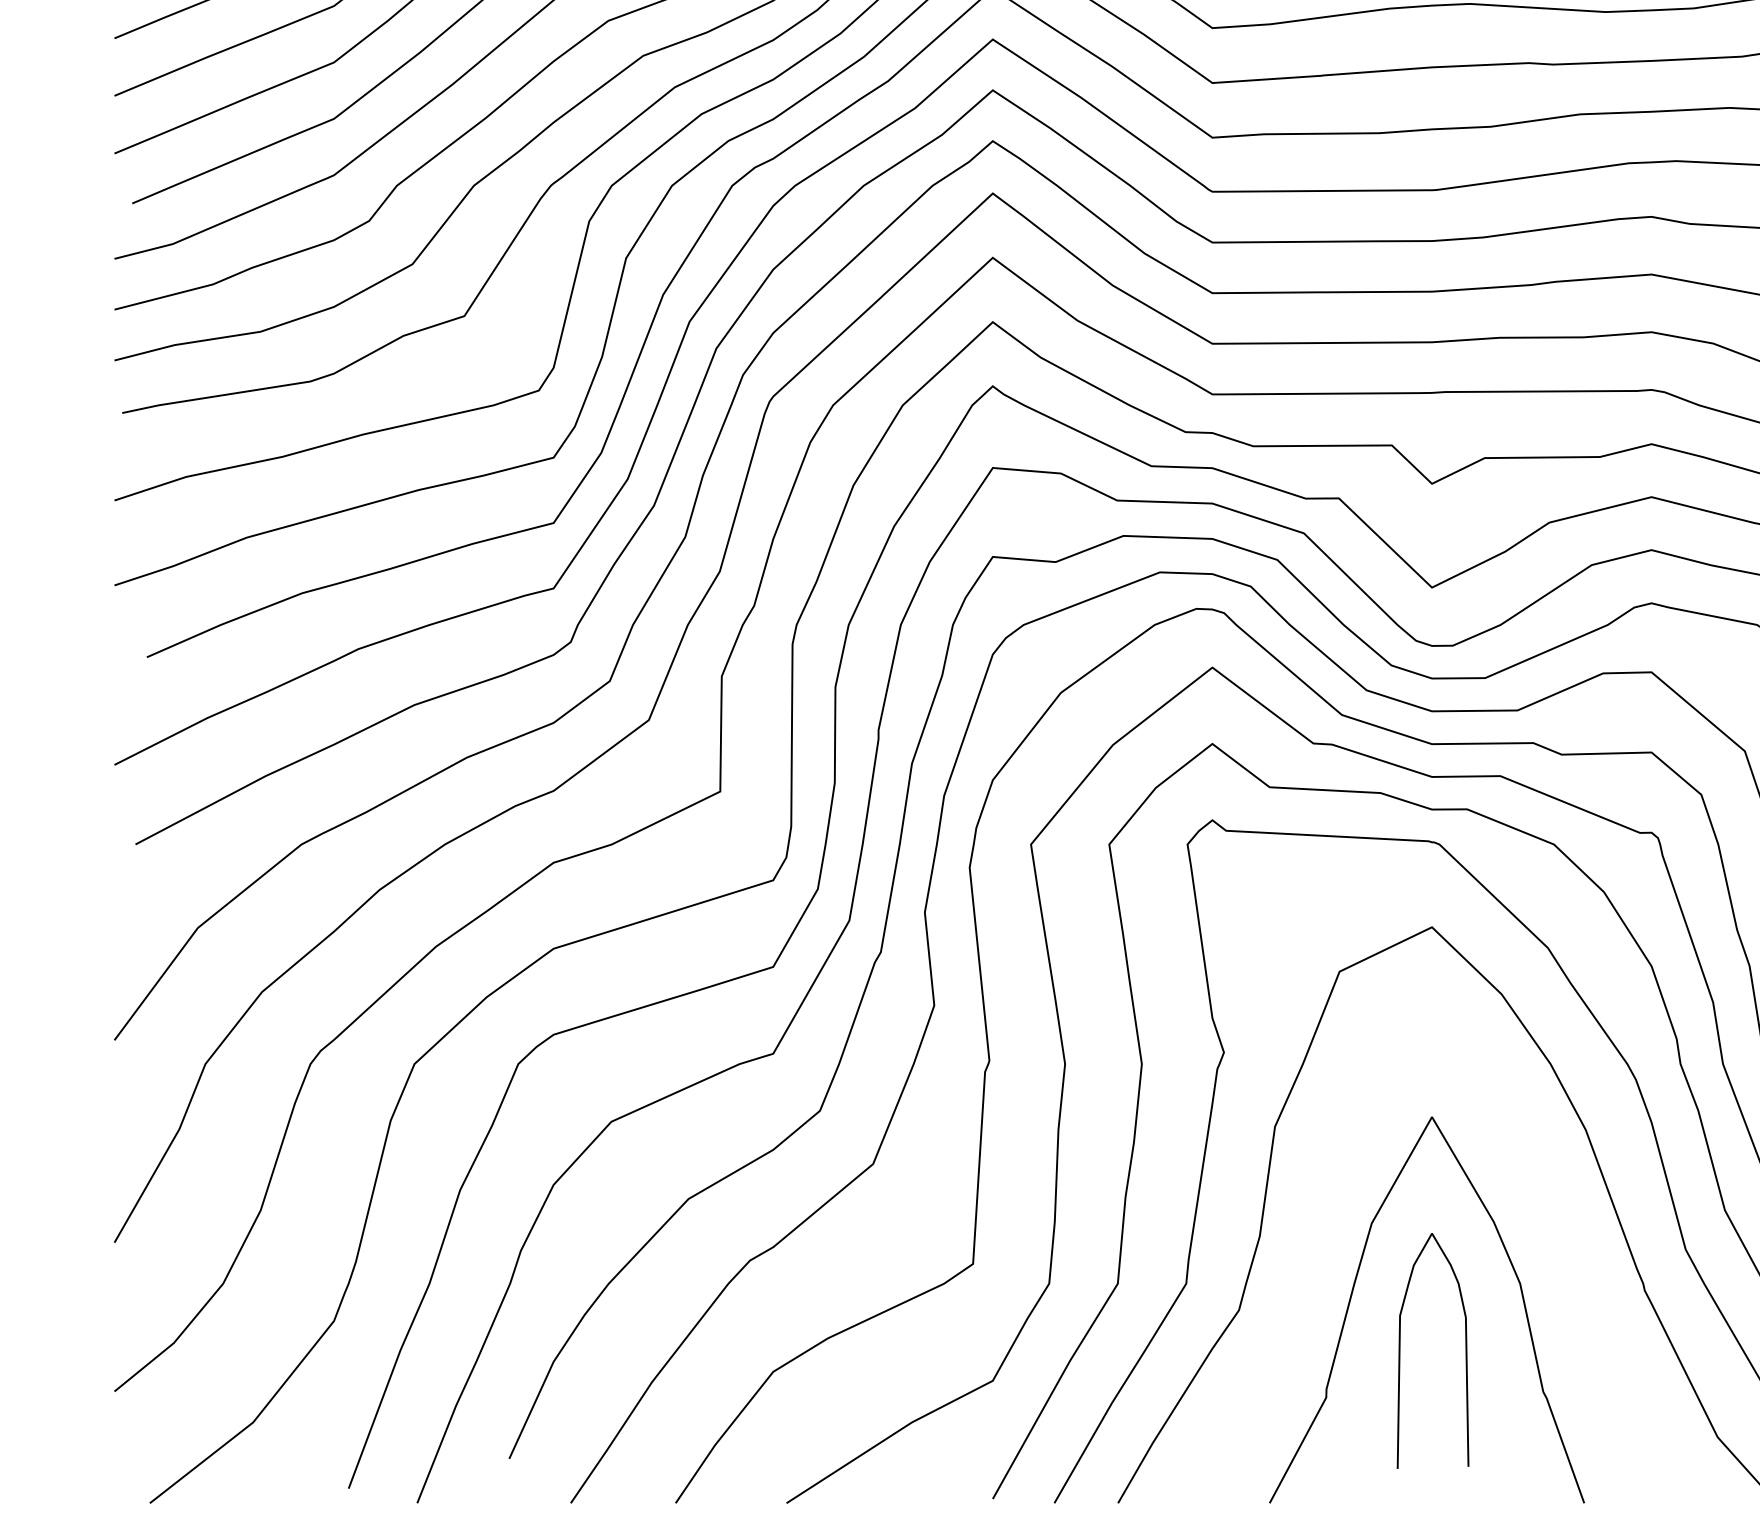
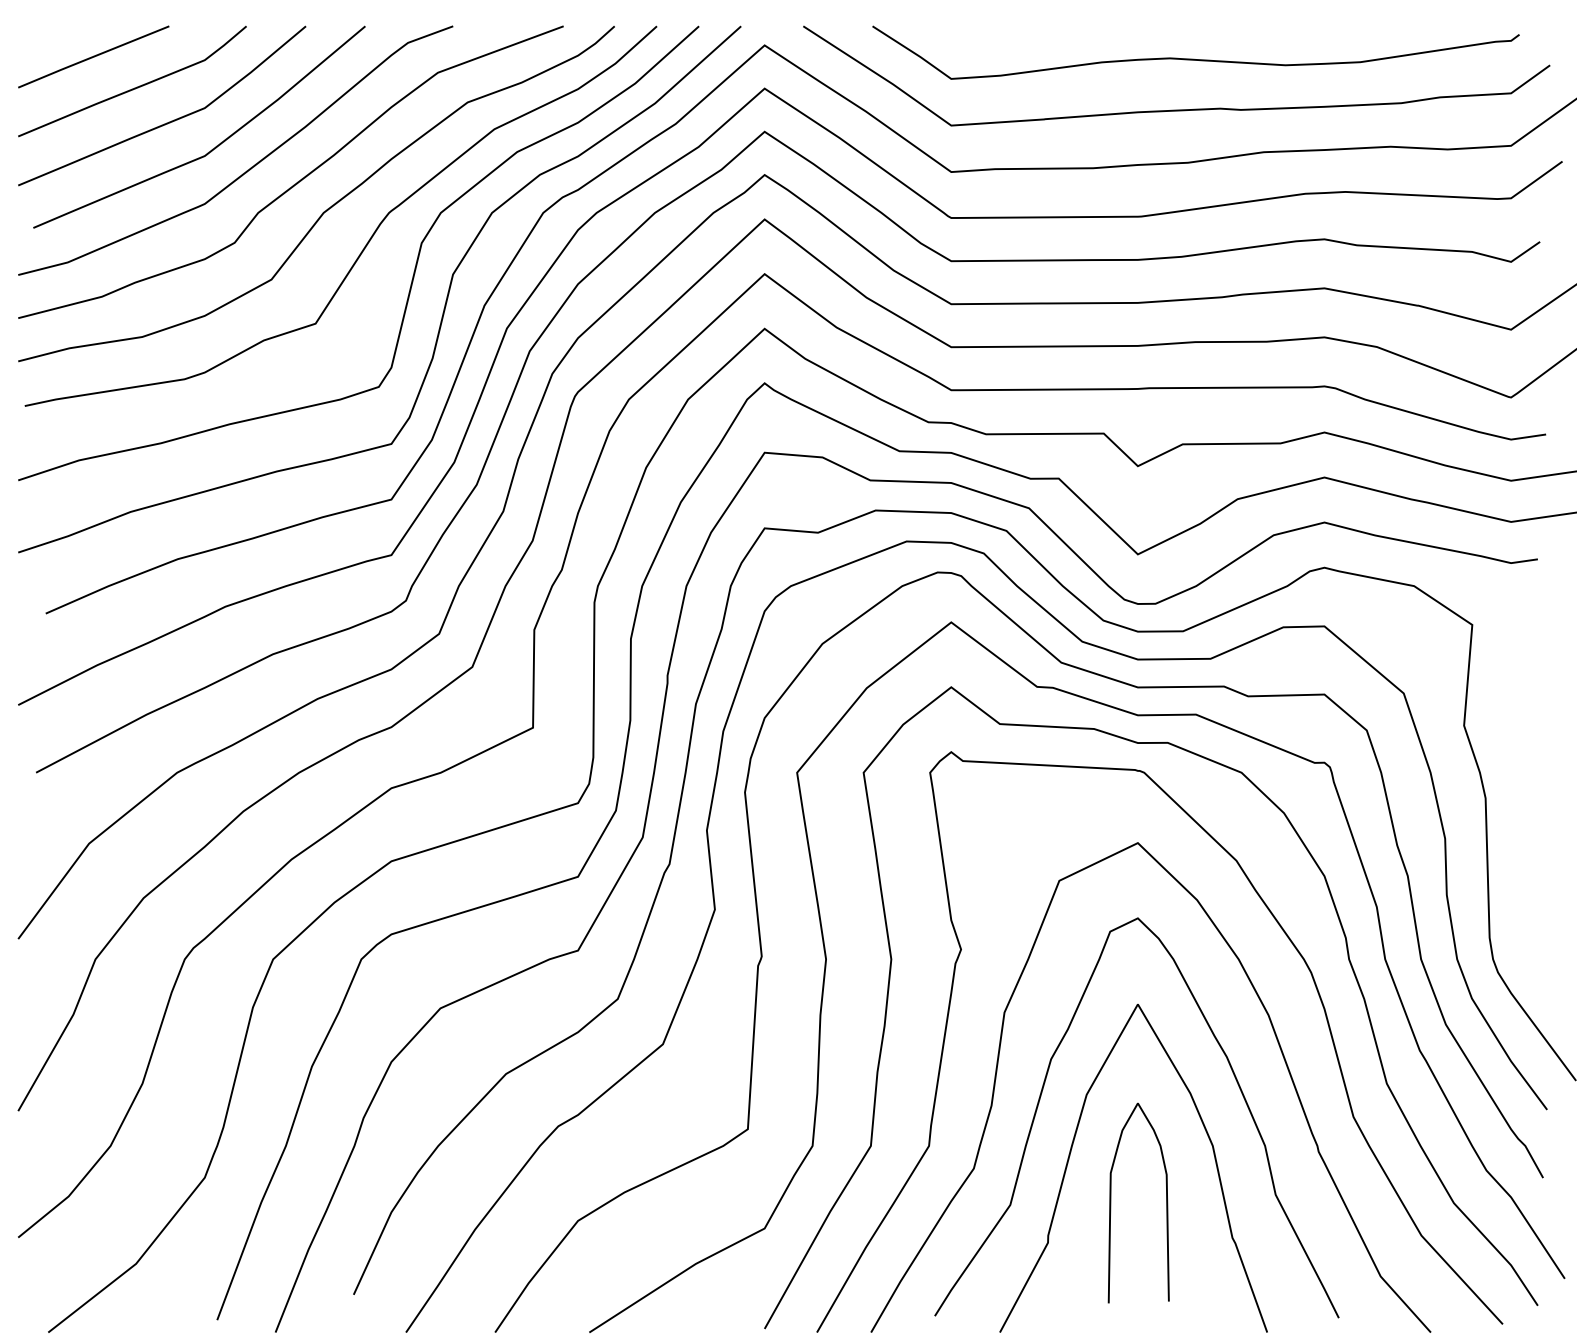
curve: (1319, 1221) -> (1042, 1093), added

